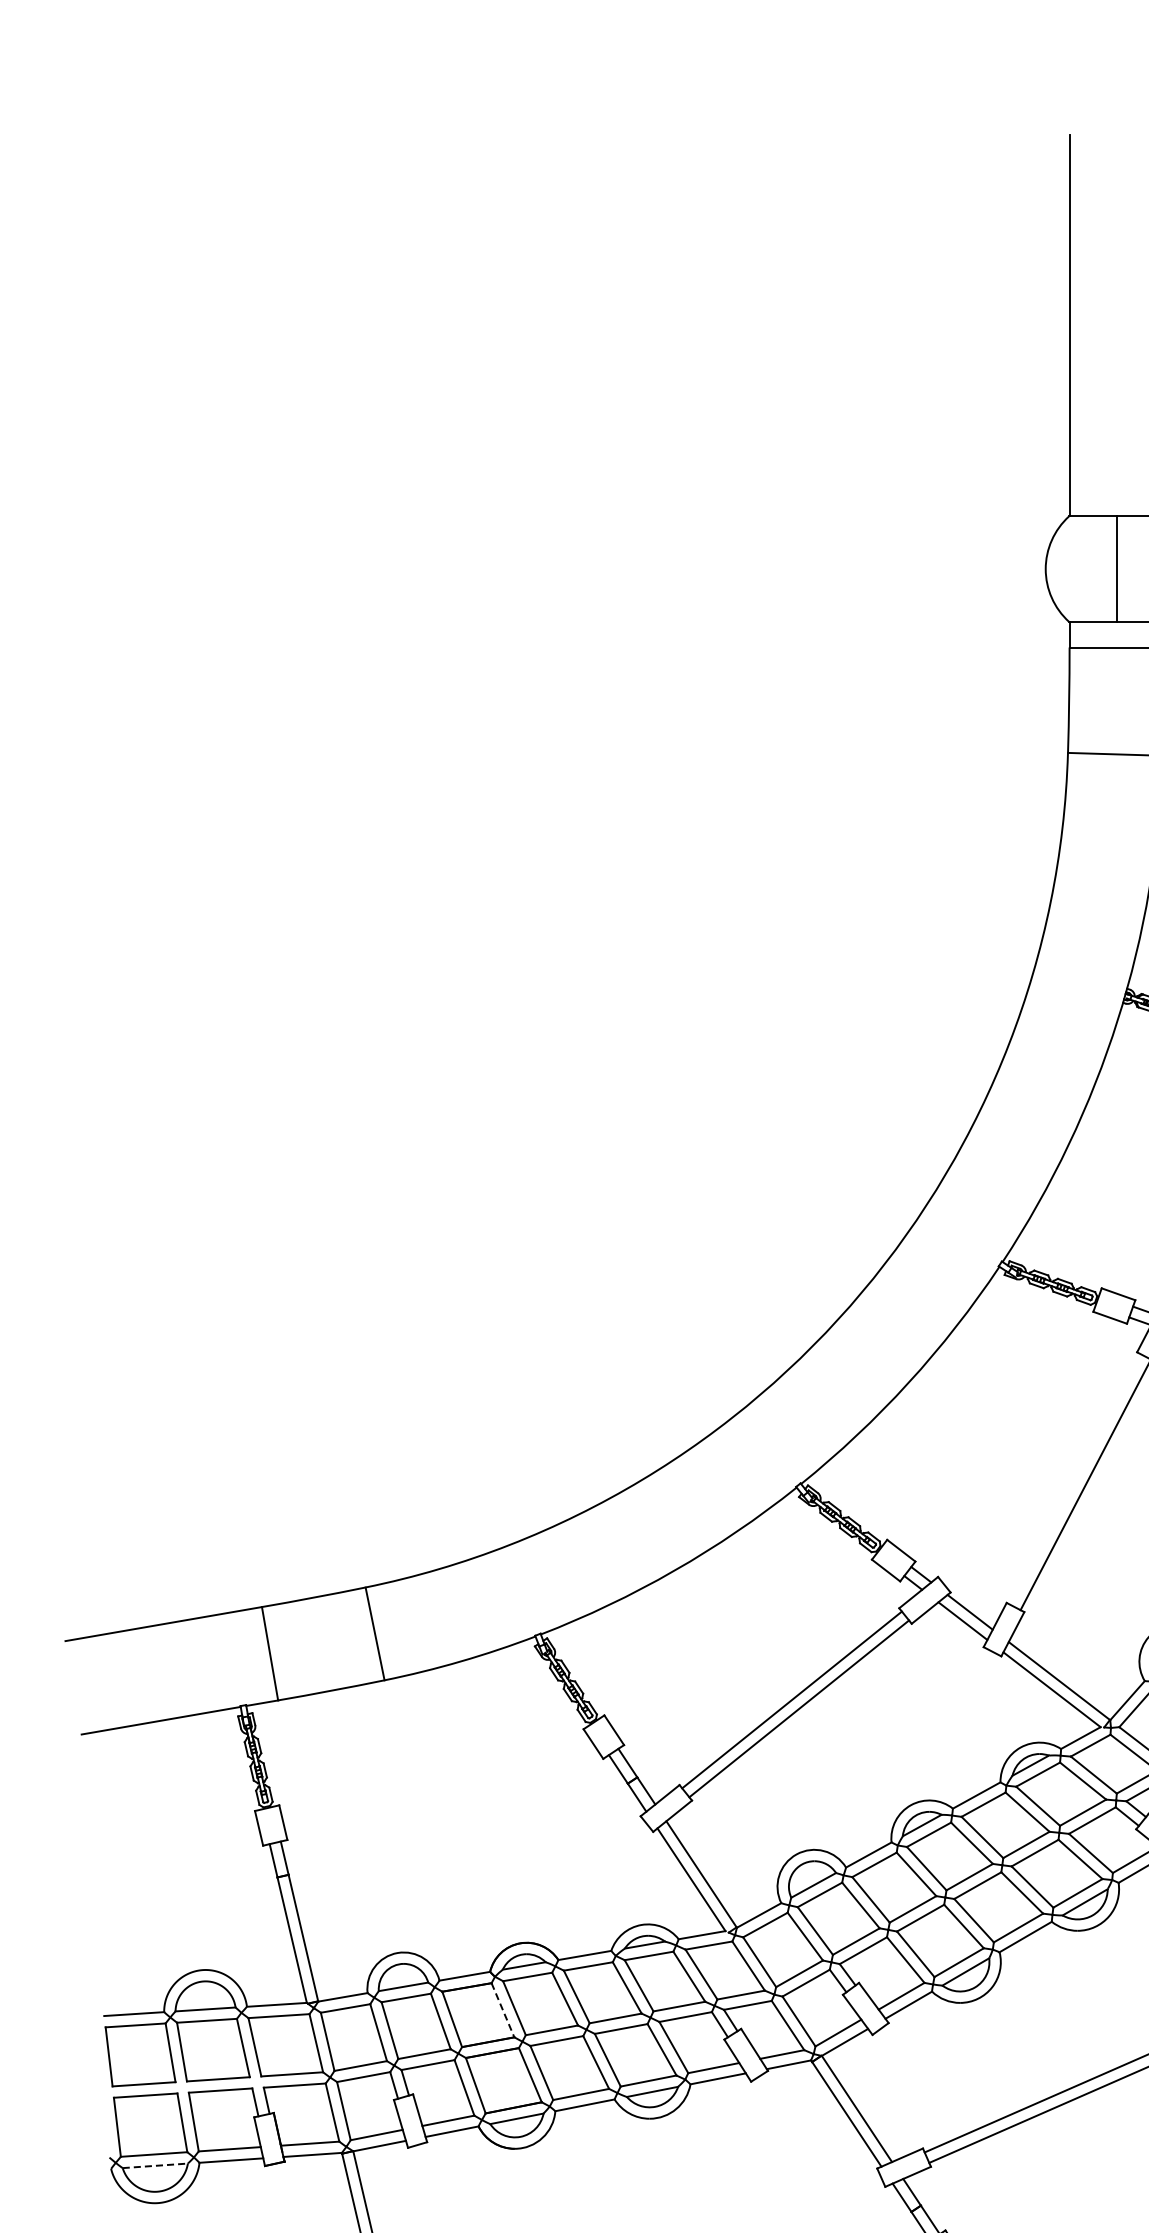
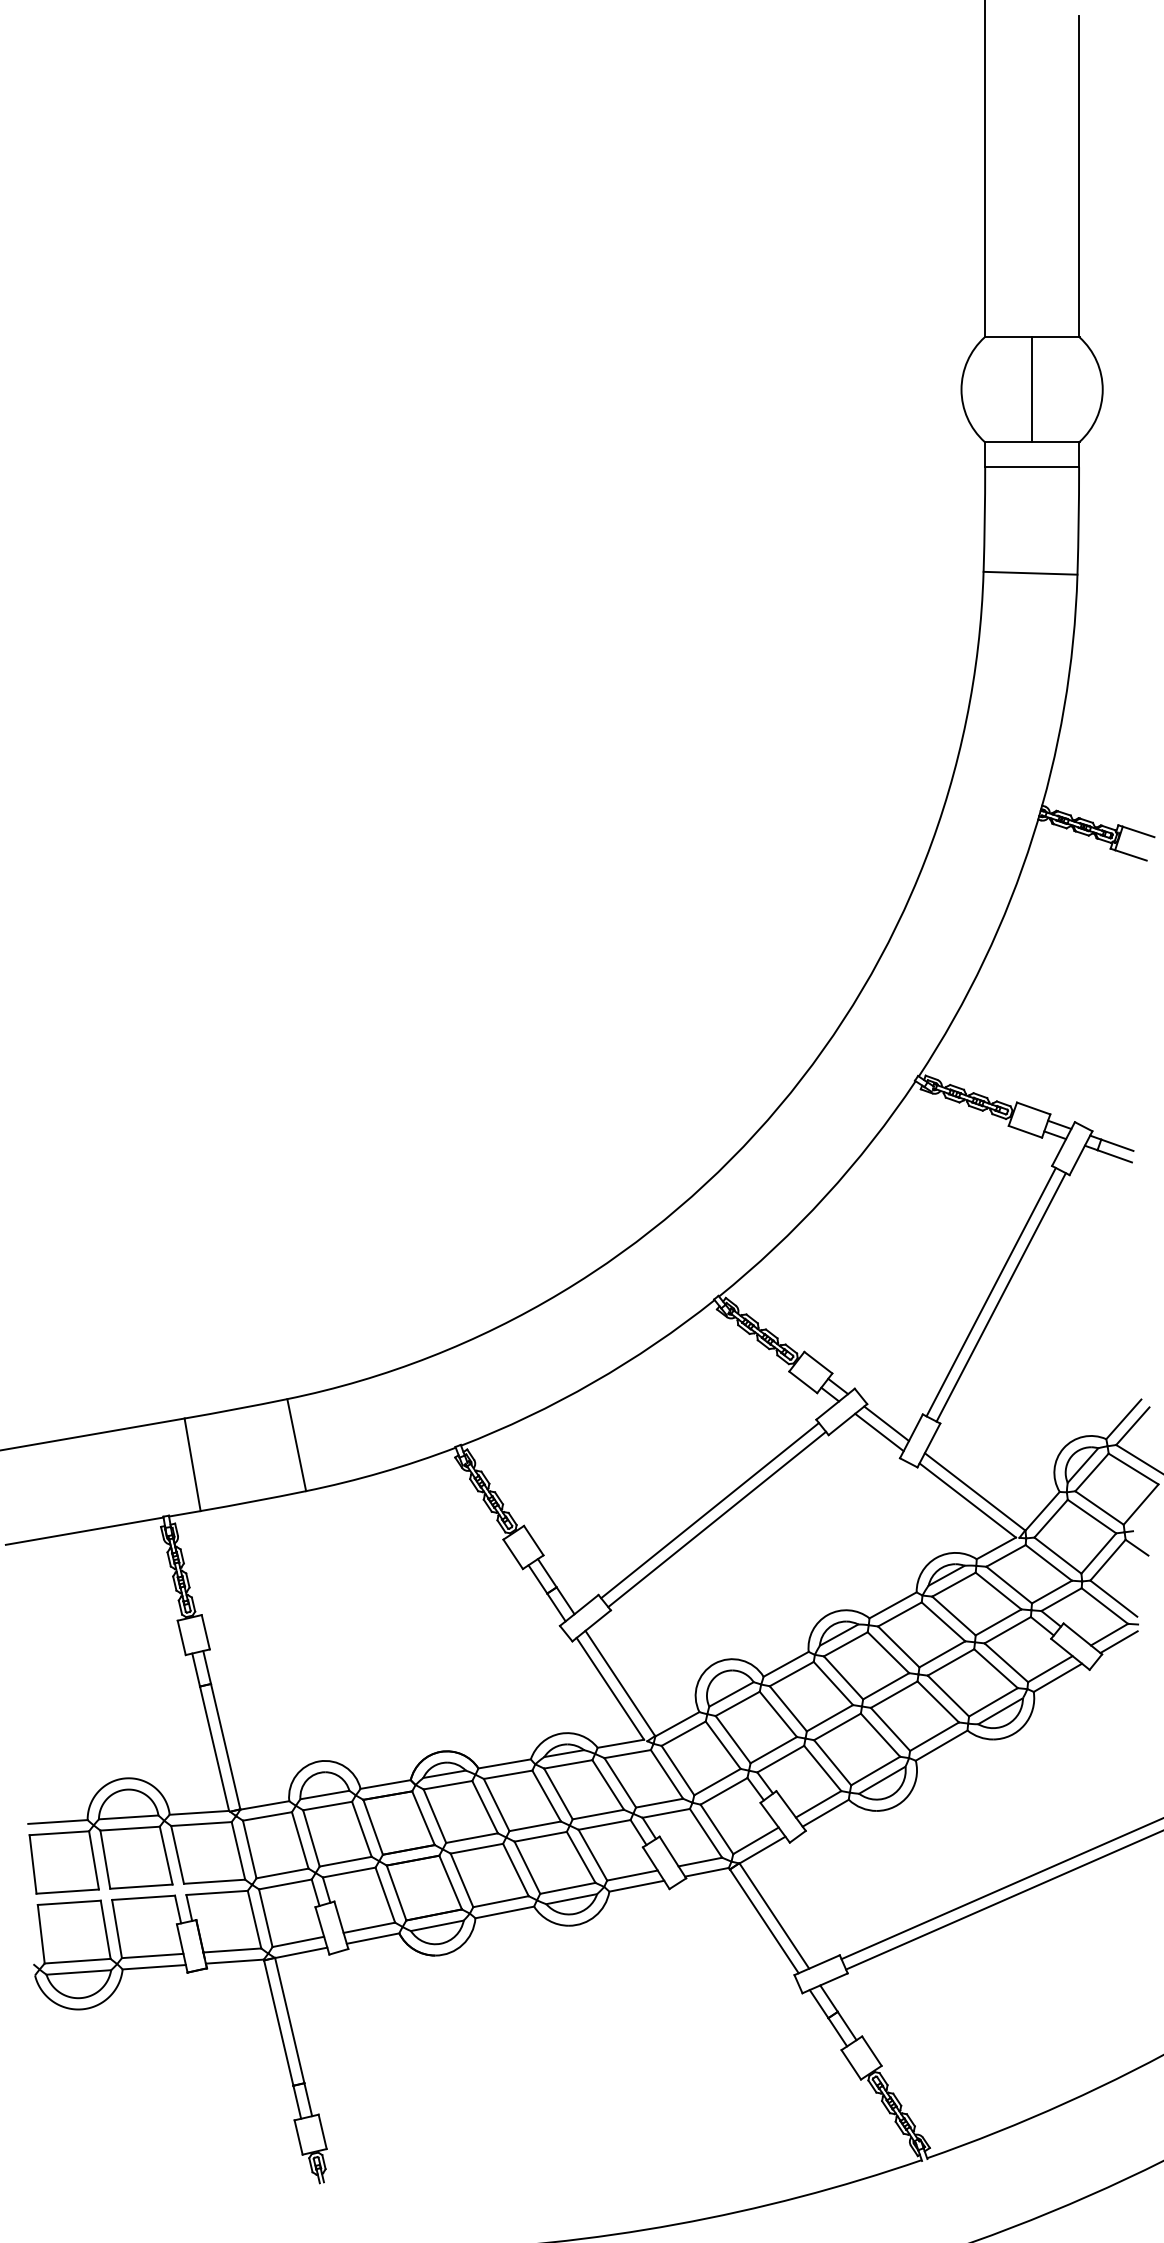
line: (1074, 1478) -> (990, 1291), added
line: (502, 2010) -> (423, 1818), dashed -> solid
line: (155, 2165) -> (79, 1972), dashed -> solid

